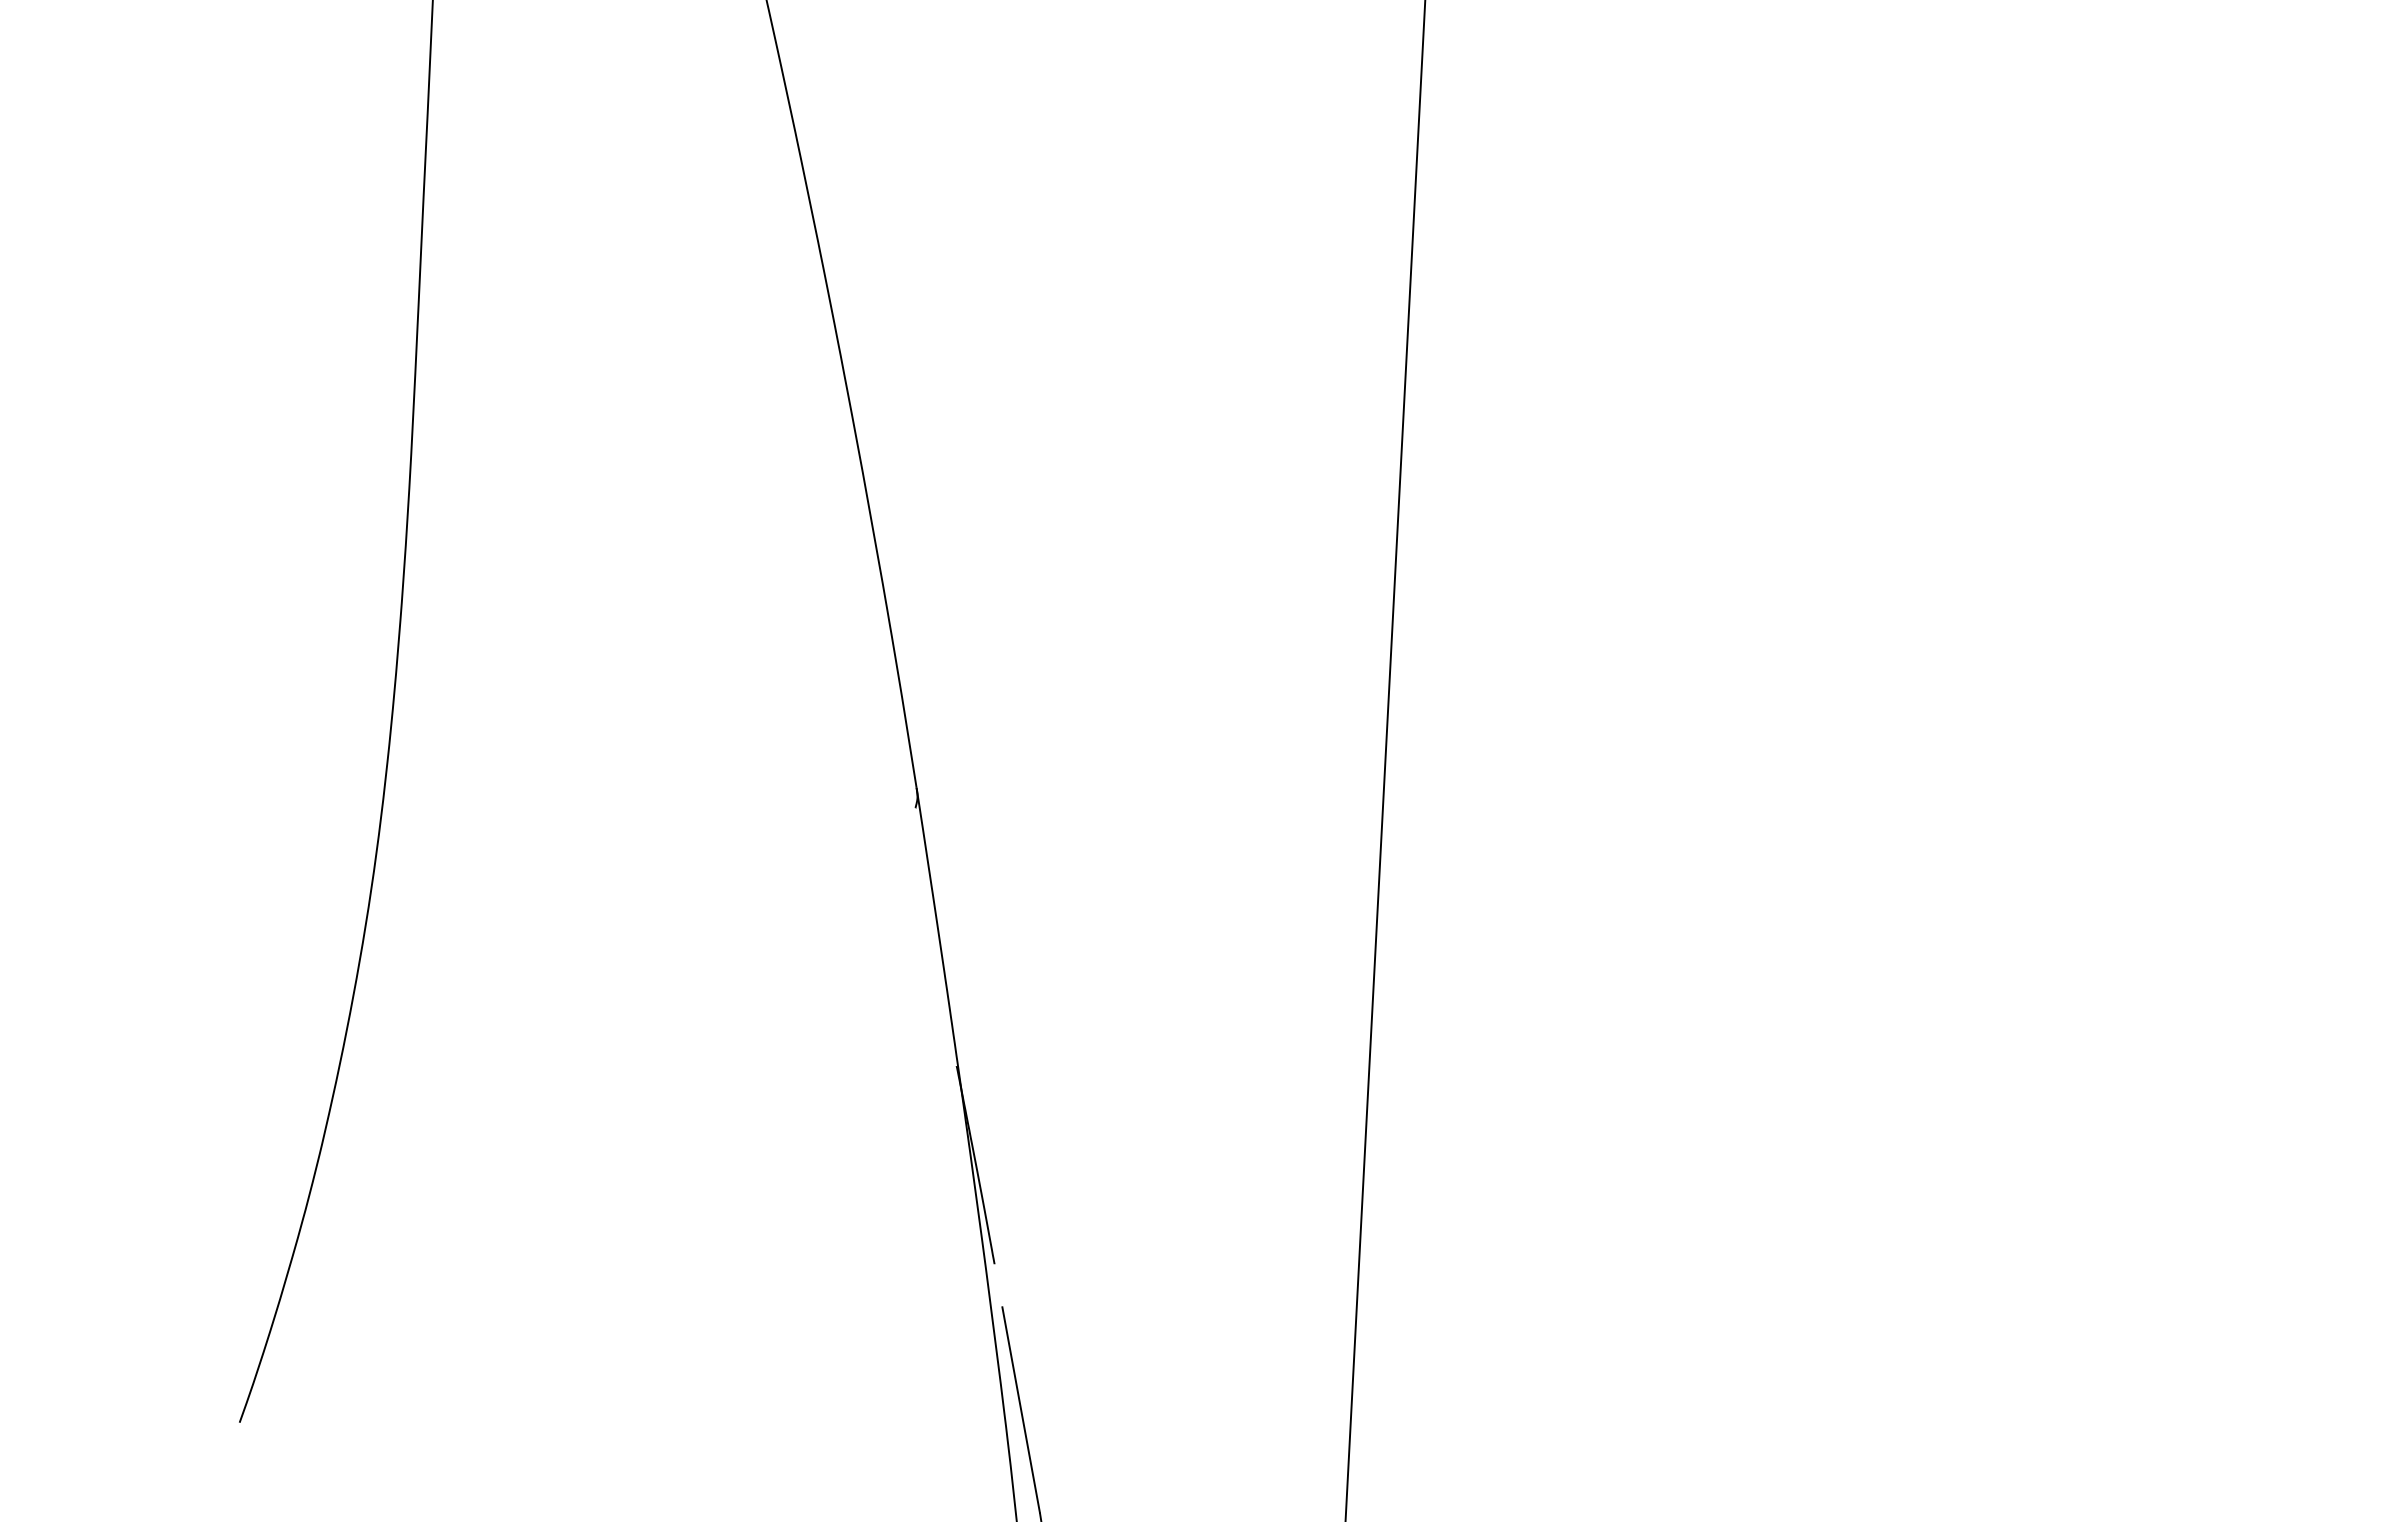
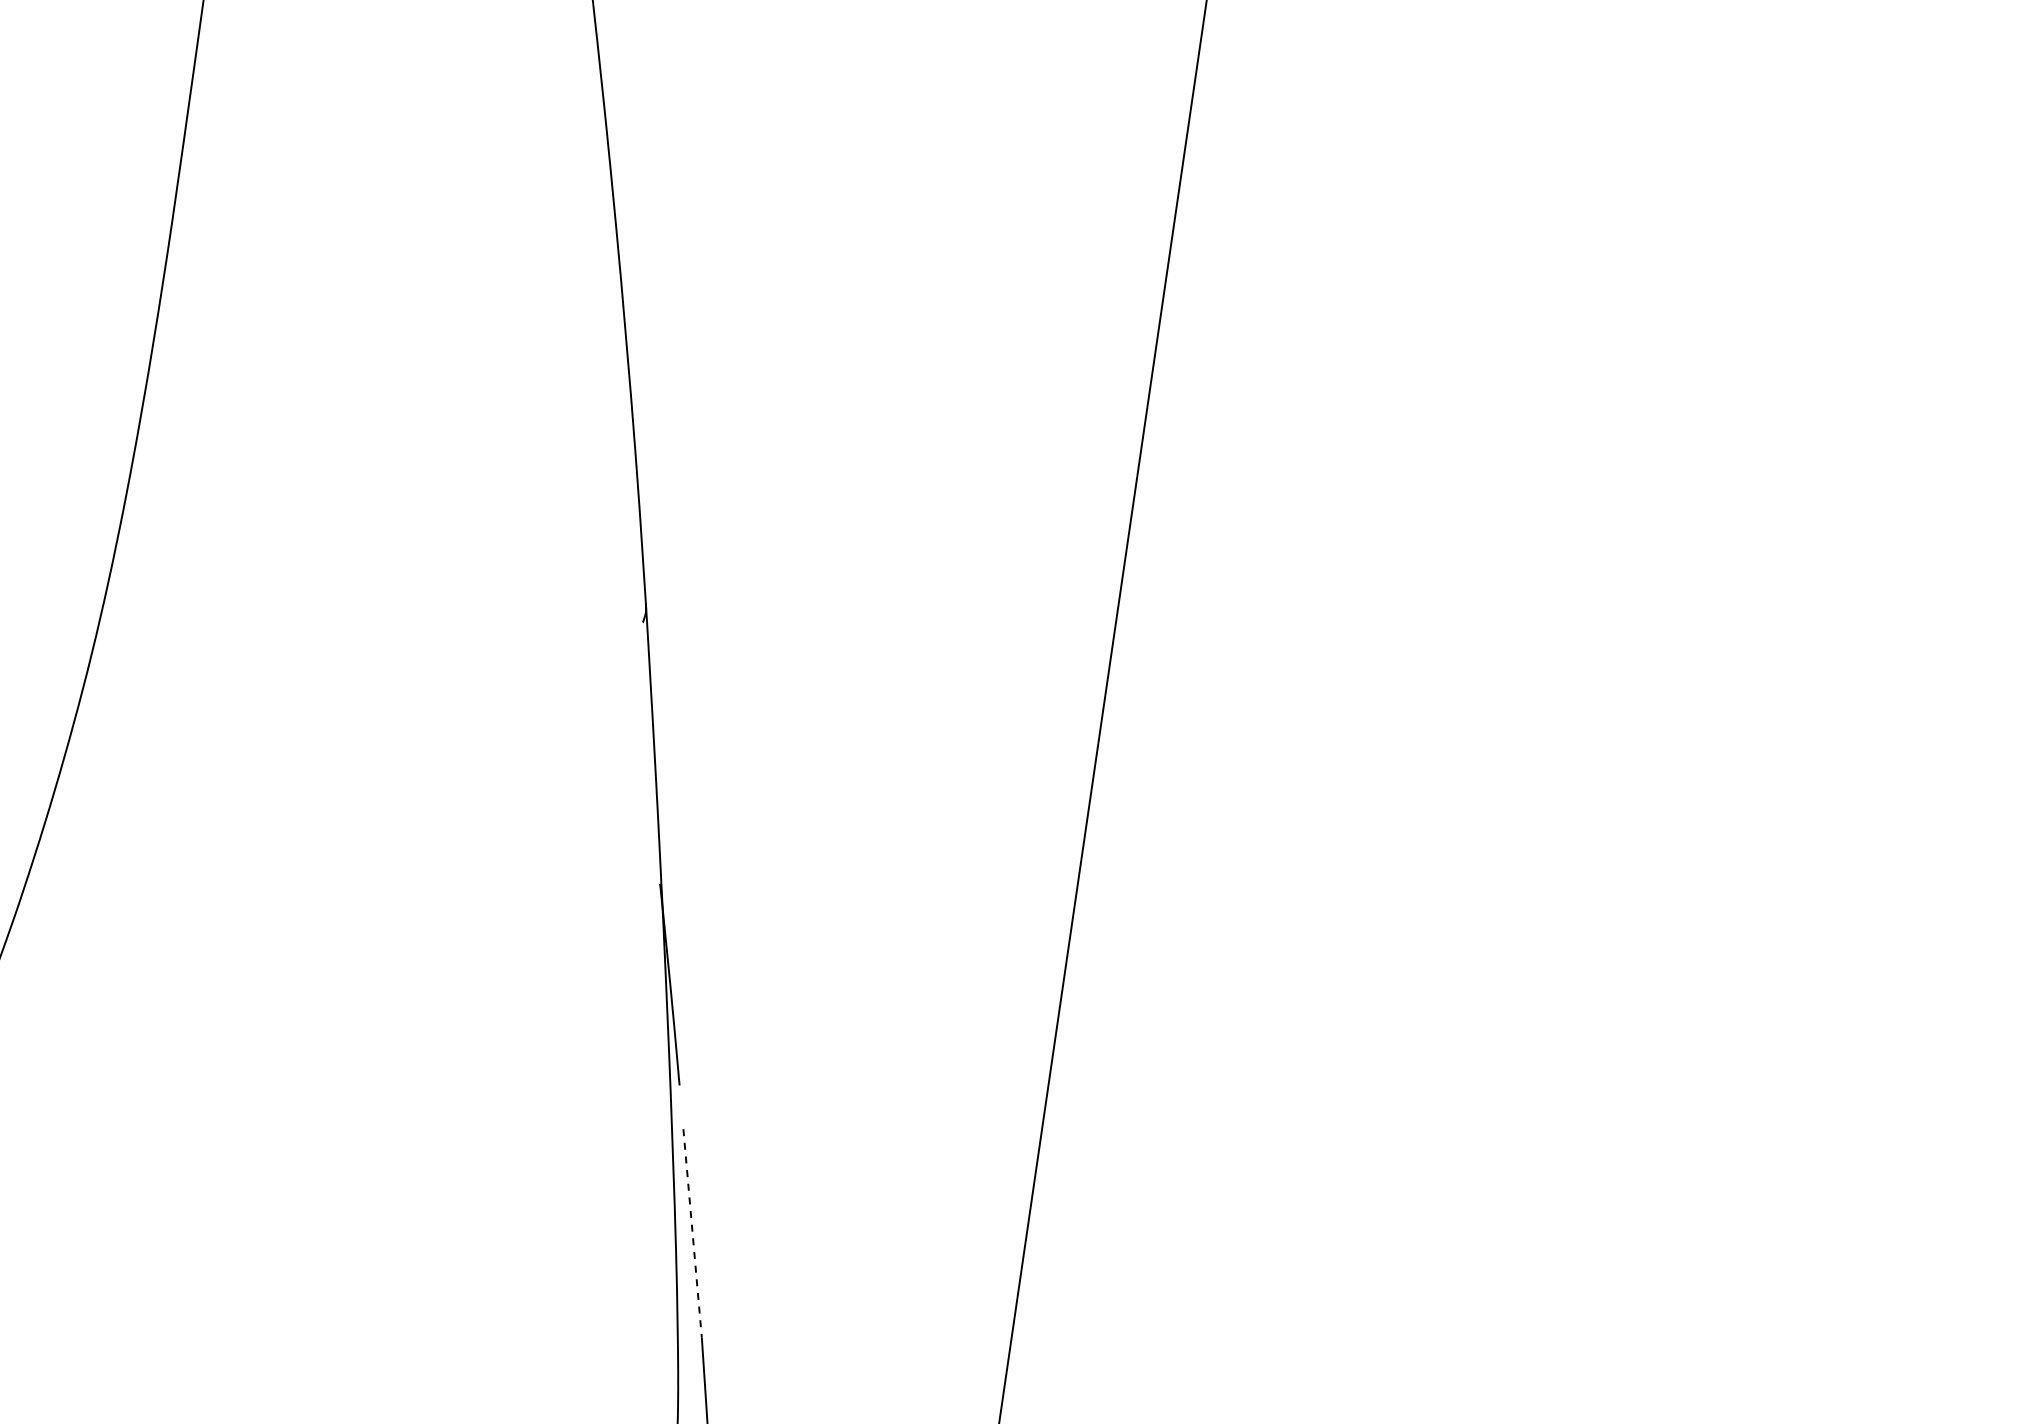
line: (1021, 1410) -> (692, 1233), solid -> dashed

